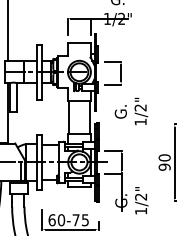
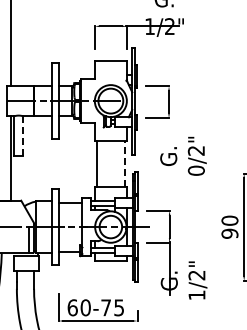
line: (16, 97) -> (23, 136), solid -> dashed
line: (89, 117) -> (125, 164), solid -> dashed
text: (140, 121) -> (195, 170), 1/2" -> 0/2"

